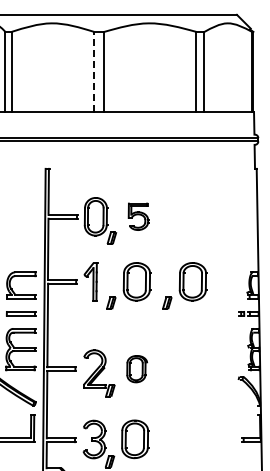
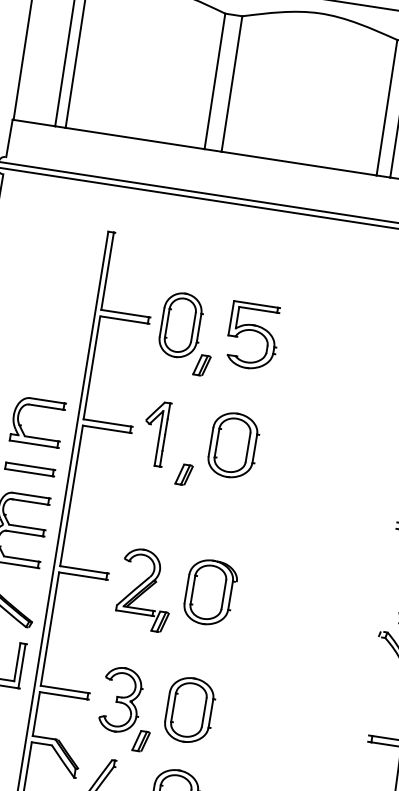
line: (94, 71) -> (215, 80), dashed -> solid
part: (138, 216) -> (252, 335), size x1.43
part: (184, 285) -> (312, 463), removed
part: (137, 368) -> (211, 591), size x1.43

